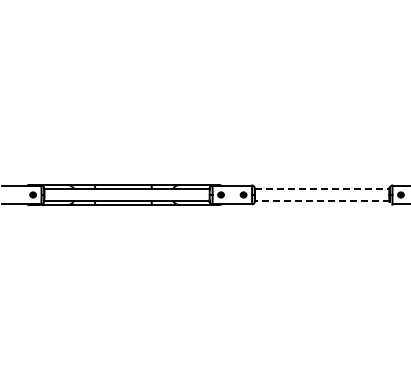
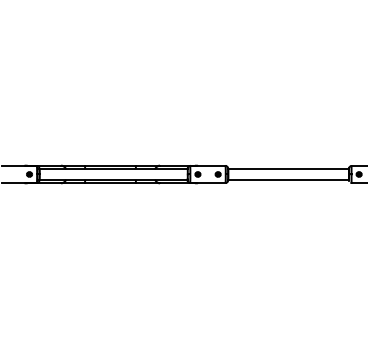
line: (322, 189) -> (288, 169), dashed -> solid
line: (321, 200) -> (287, 179), dashed -> solid

